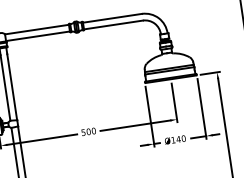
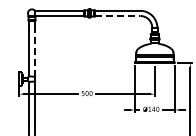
line: (113, 24) -> (117, 15), solid -> dashed
line: (11, 86) -> (34, 50), solid -> dashed

